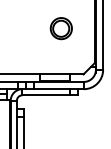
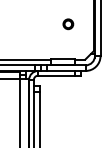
part: (61, 29) -> (68, 24), size x0.6

